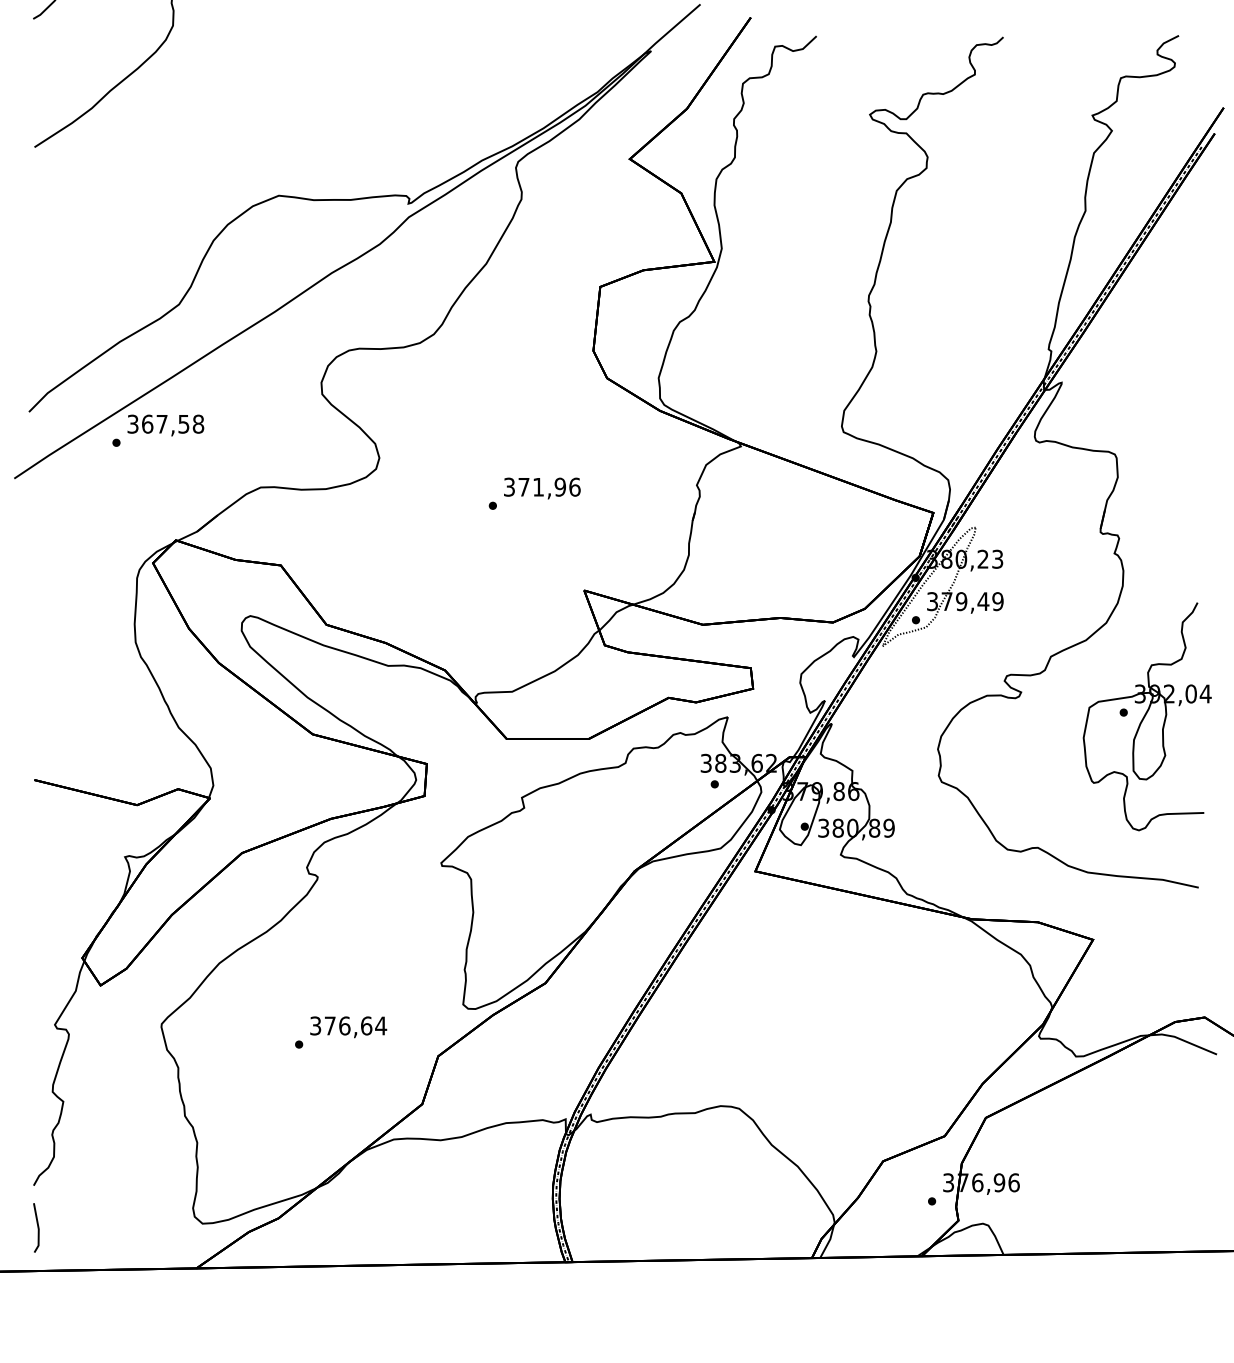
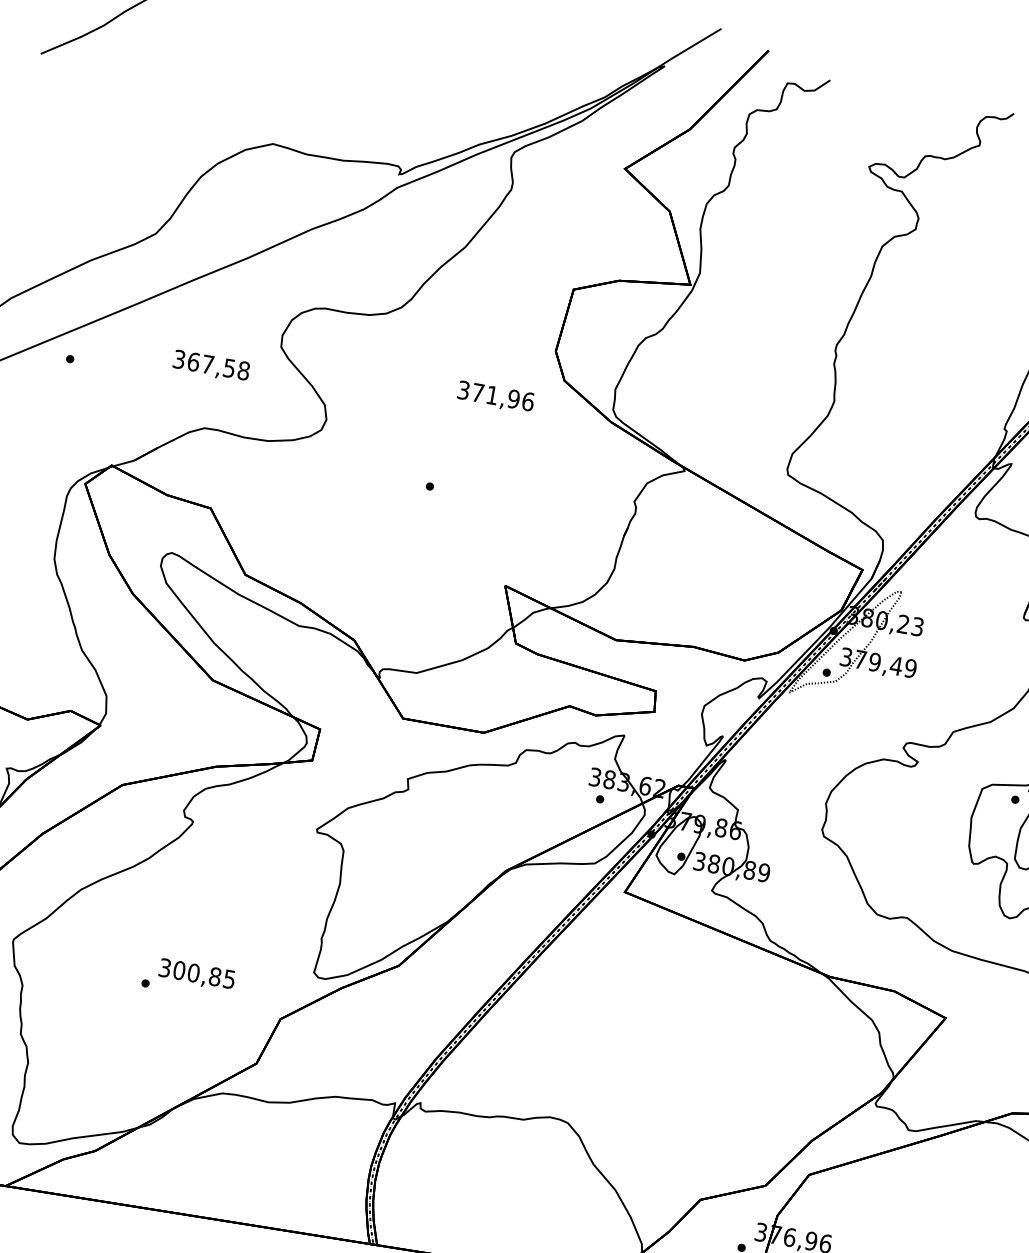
text: (165, 425) -> (211, 366), moved
text: (542, 488) -> (496, 397), moved
text: (355, 1025) -> (204, 974), 376,64 -> 300,85

